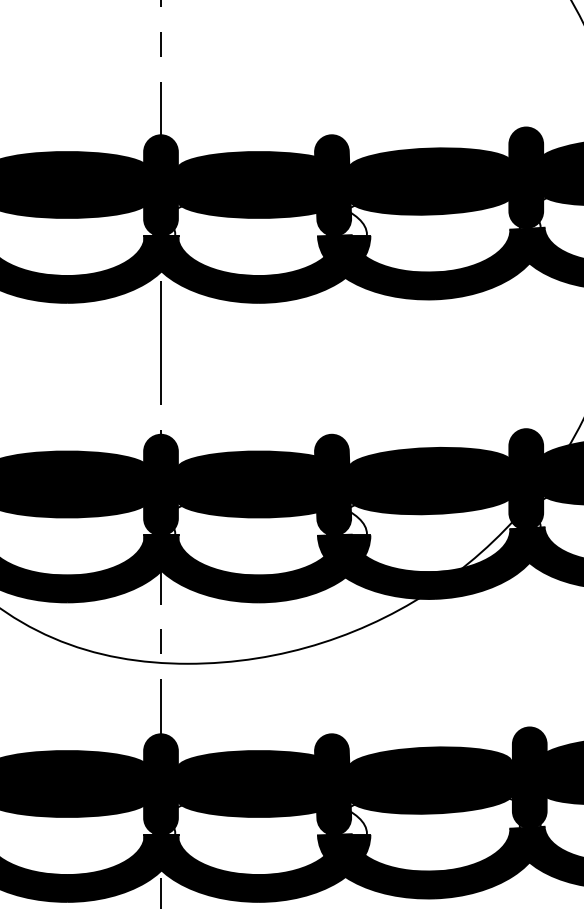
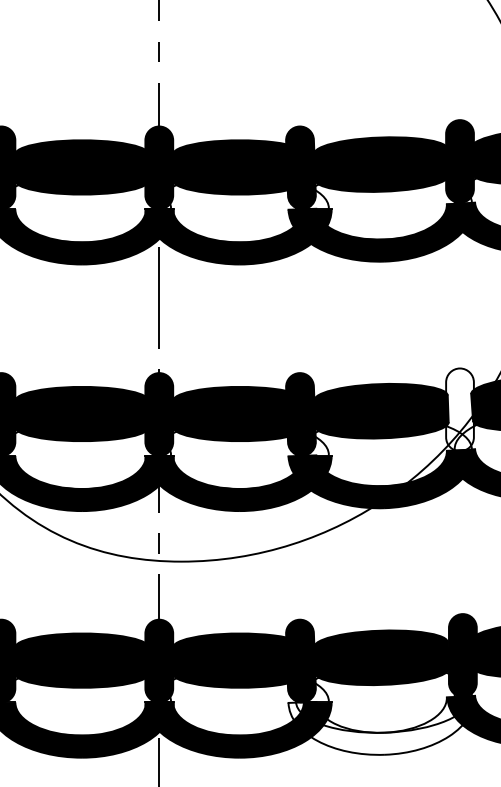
fill: (525, 478) -> (459, 409), removed
fill: (430, 862) -> (381, 725), removed

